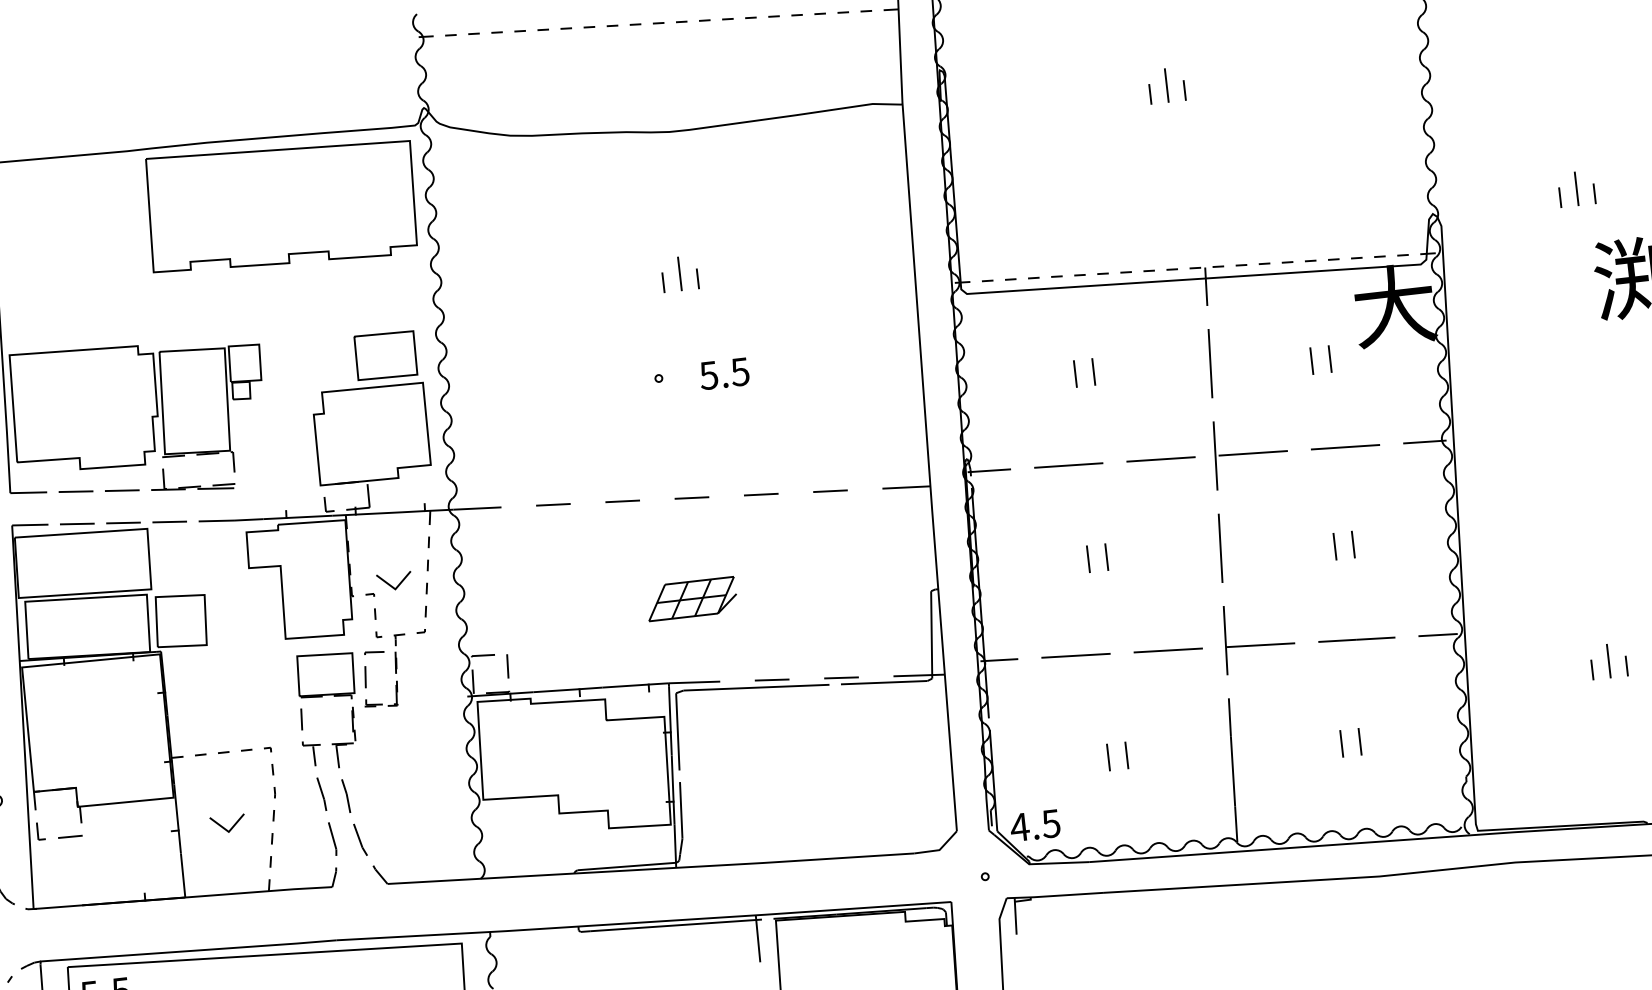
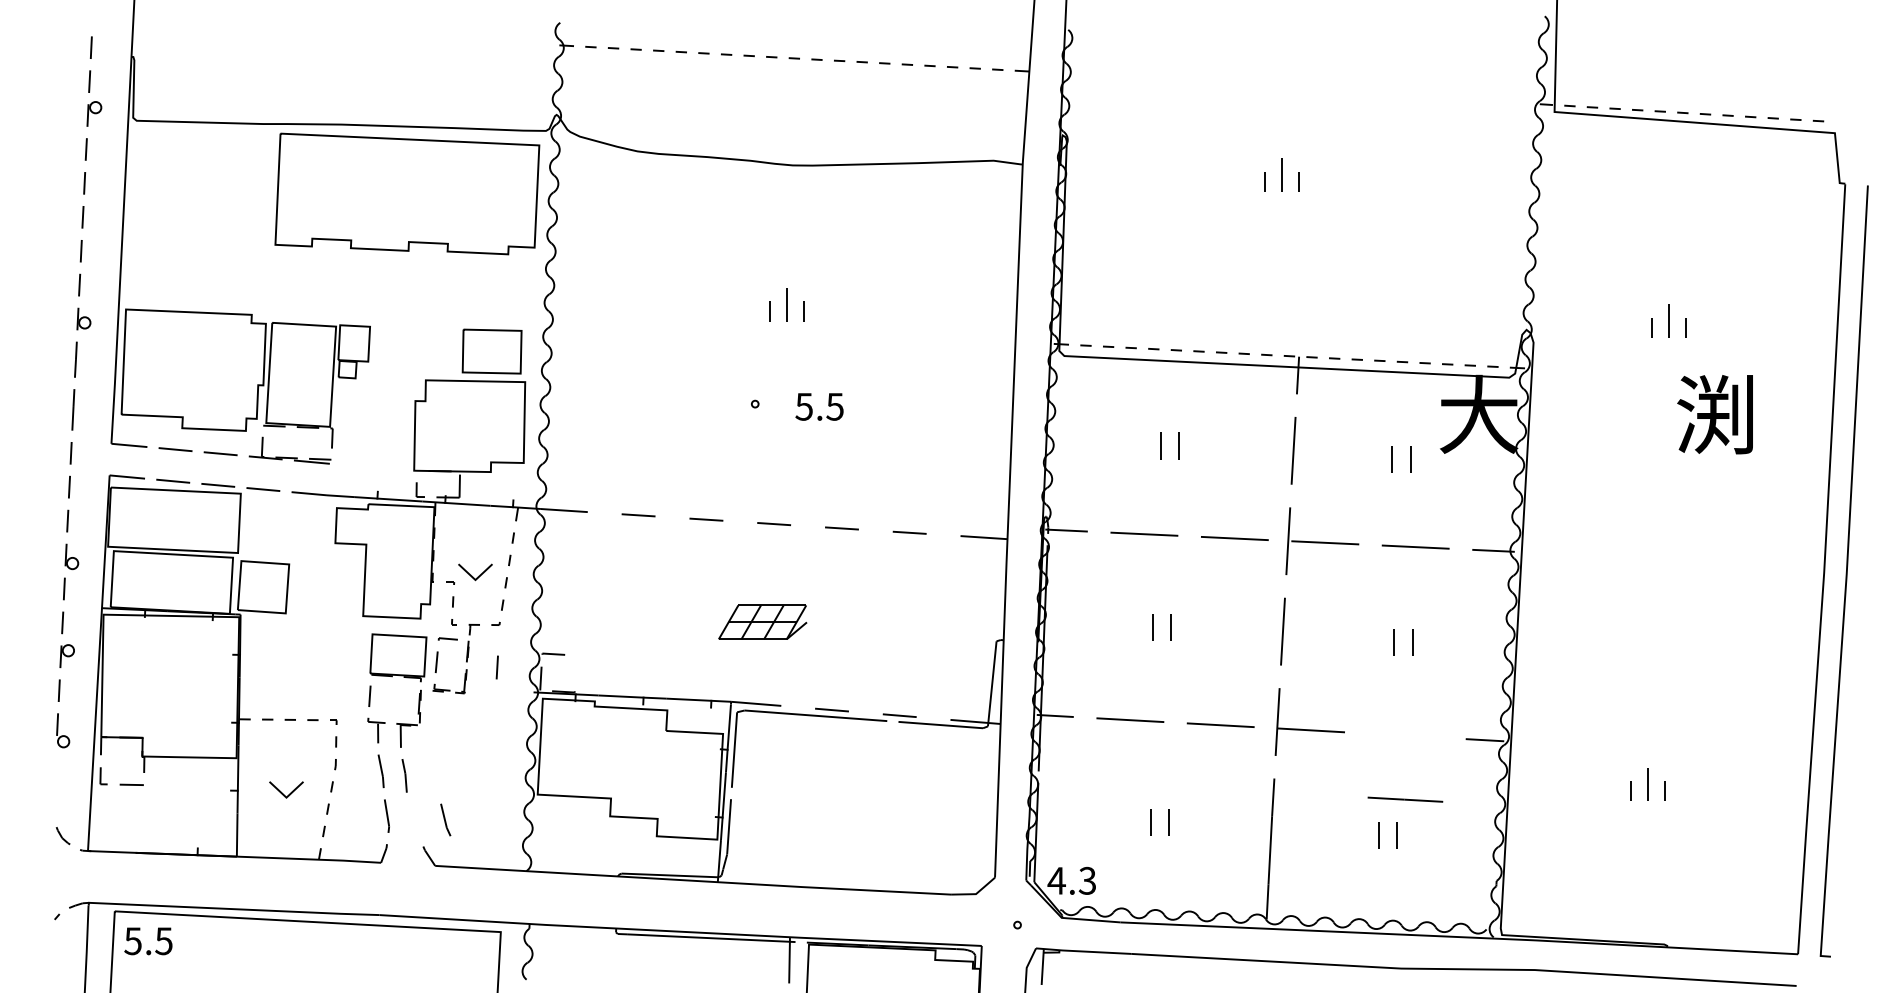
line: (1356, 639) -> (1405, 799), moved
line: (506, 666) -> (496, 667), moved
text: (1051, 823) -> (1087, 880), 4.5 -> 4.3
part: (360, 839) -> (445, 819), moved

